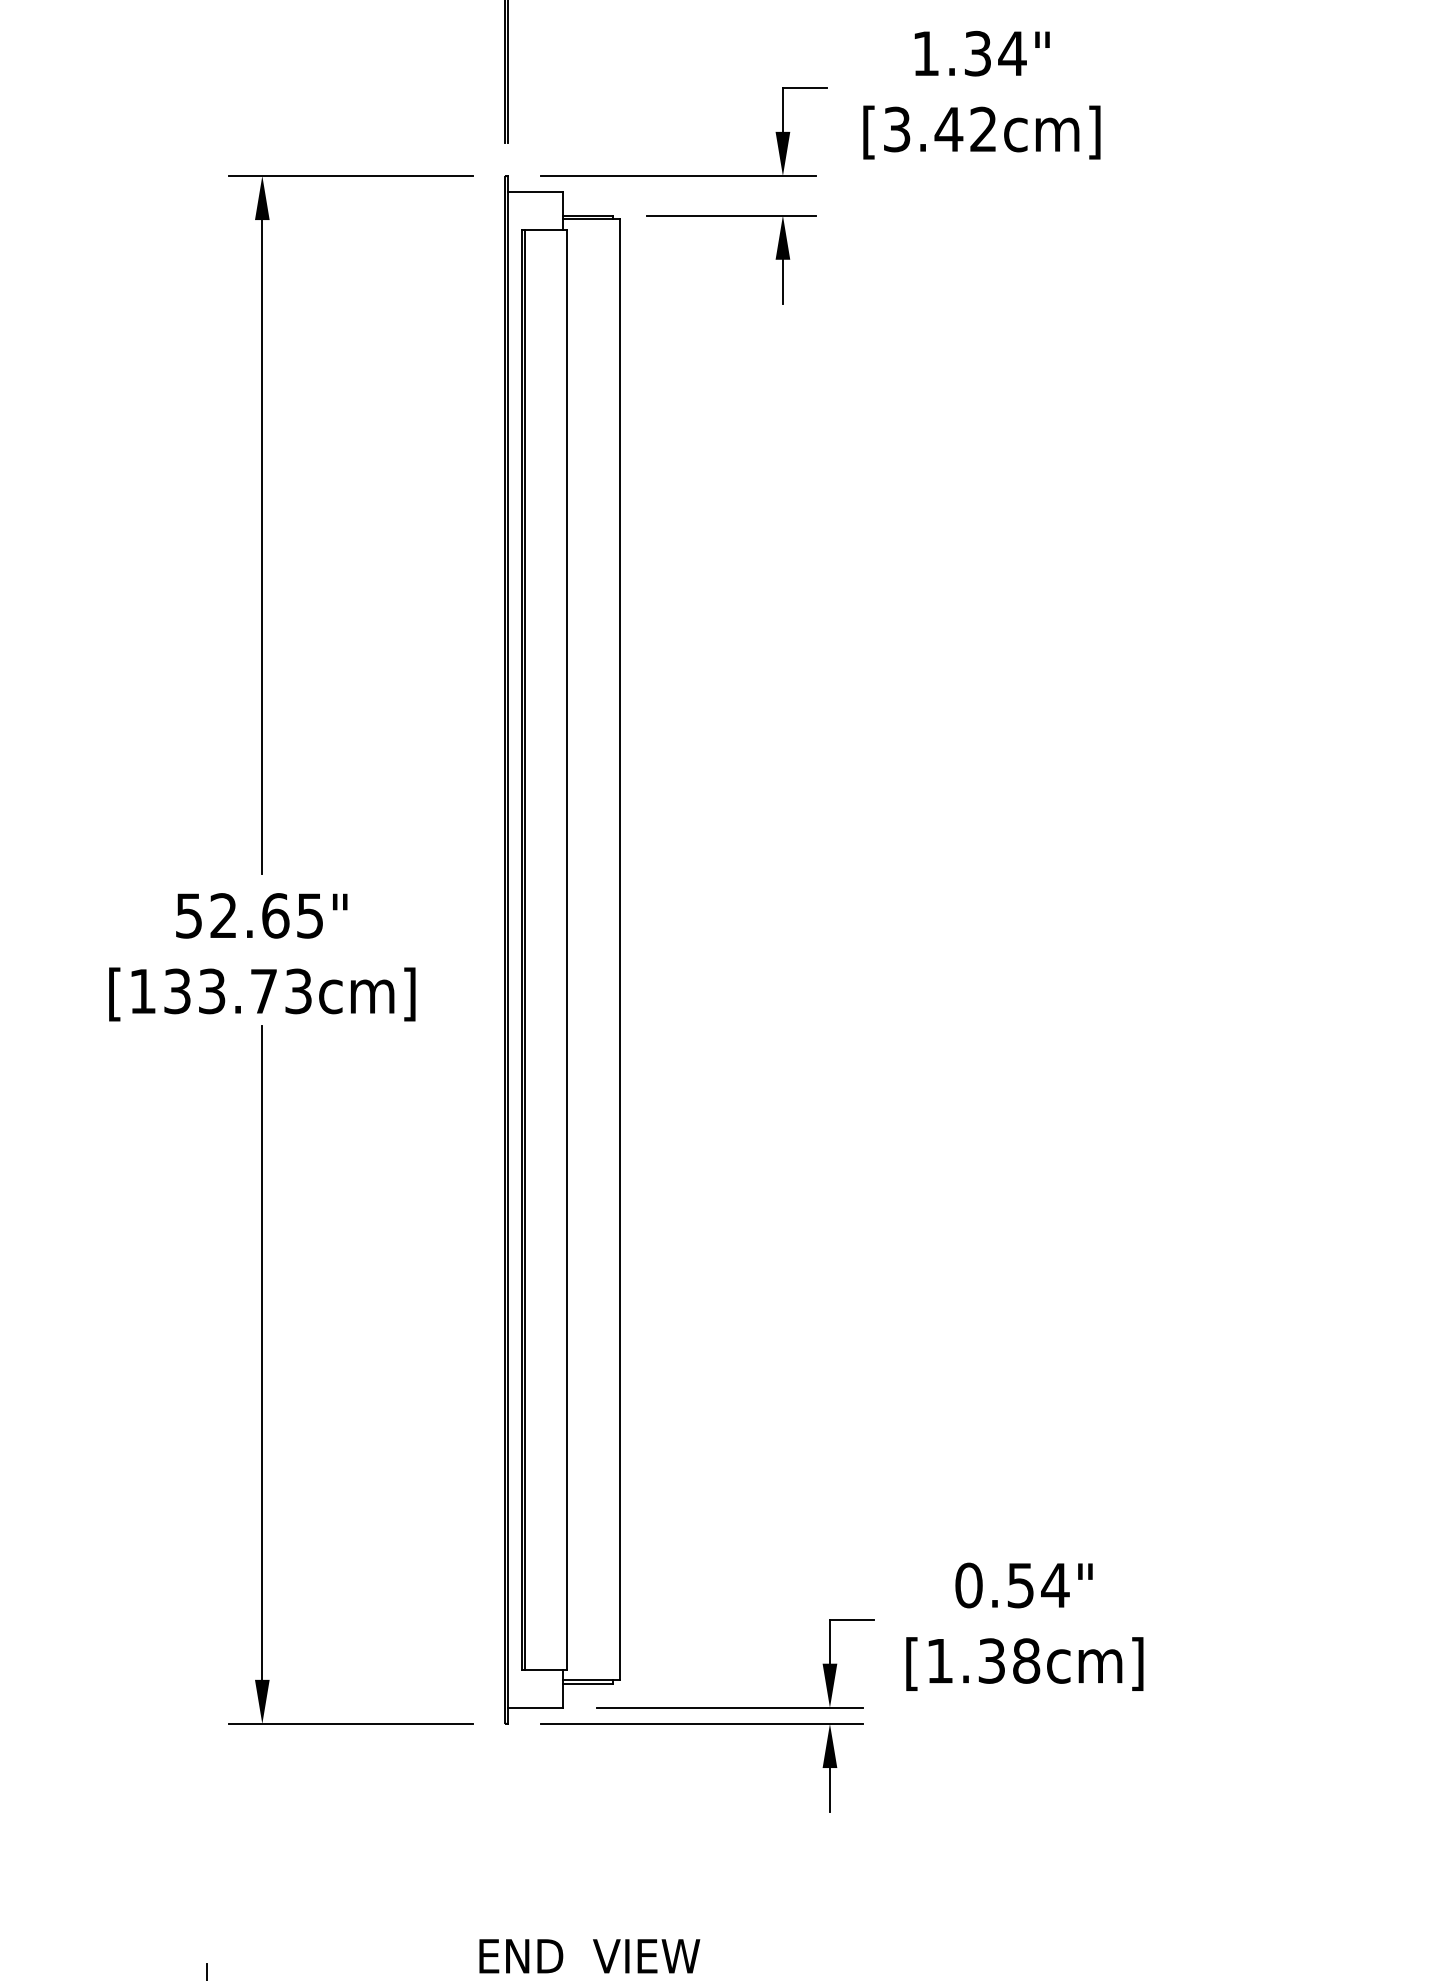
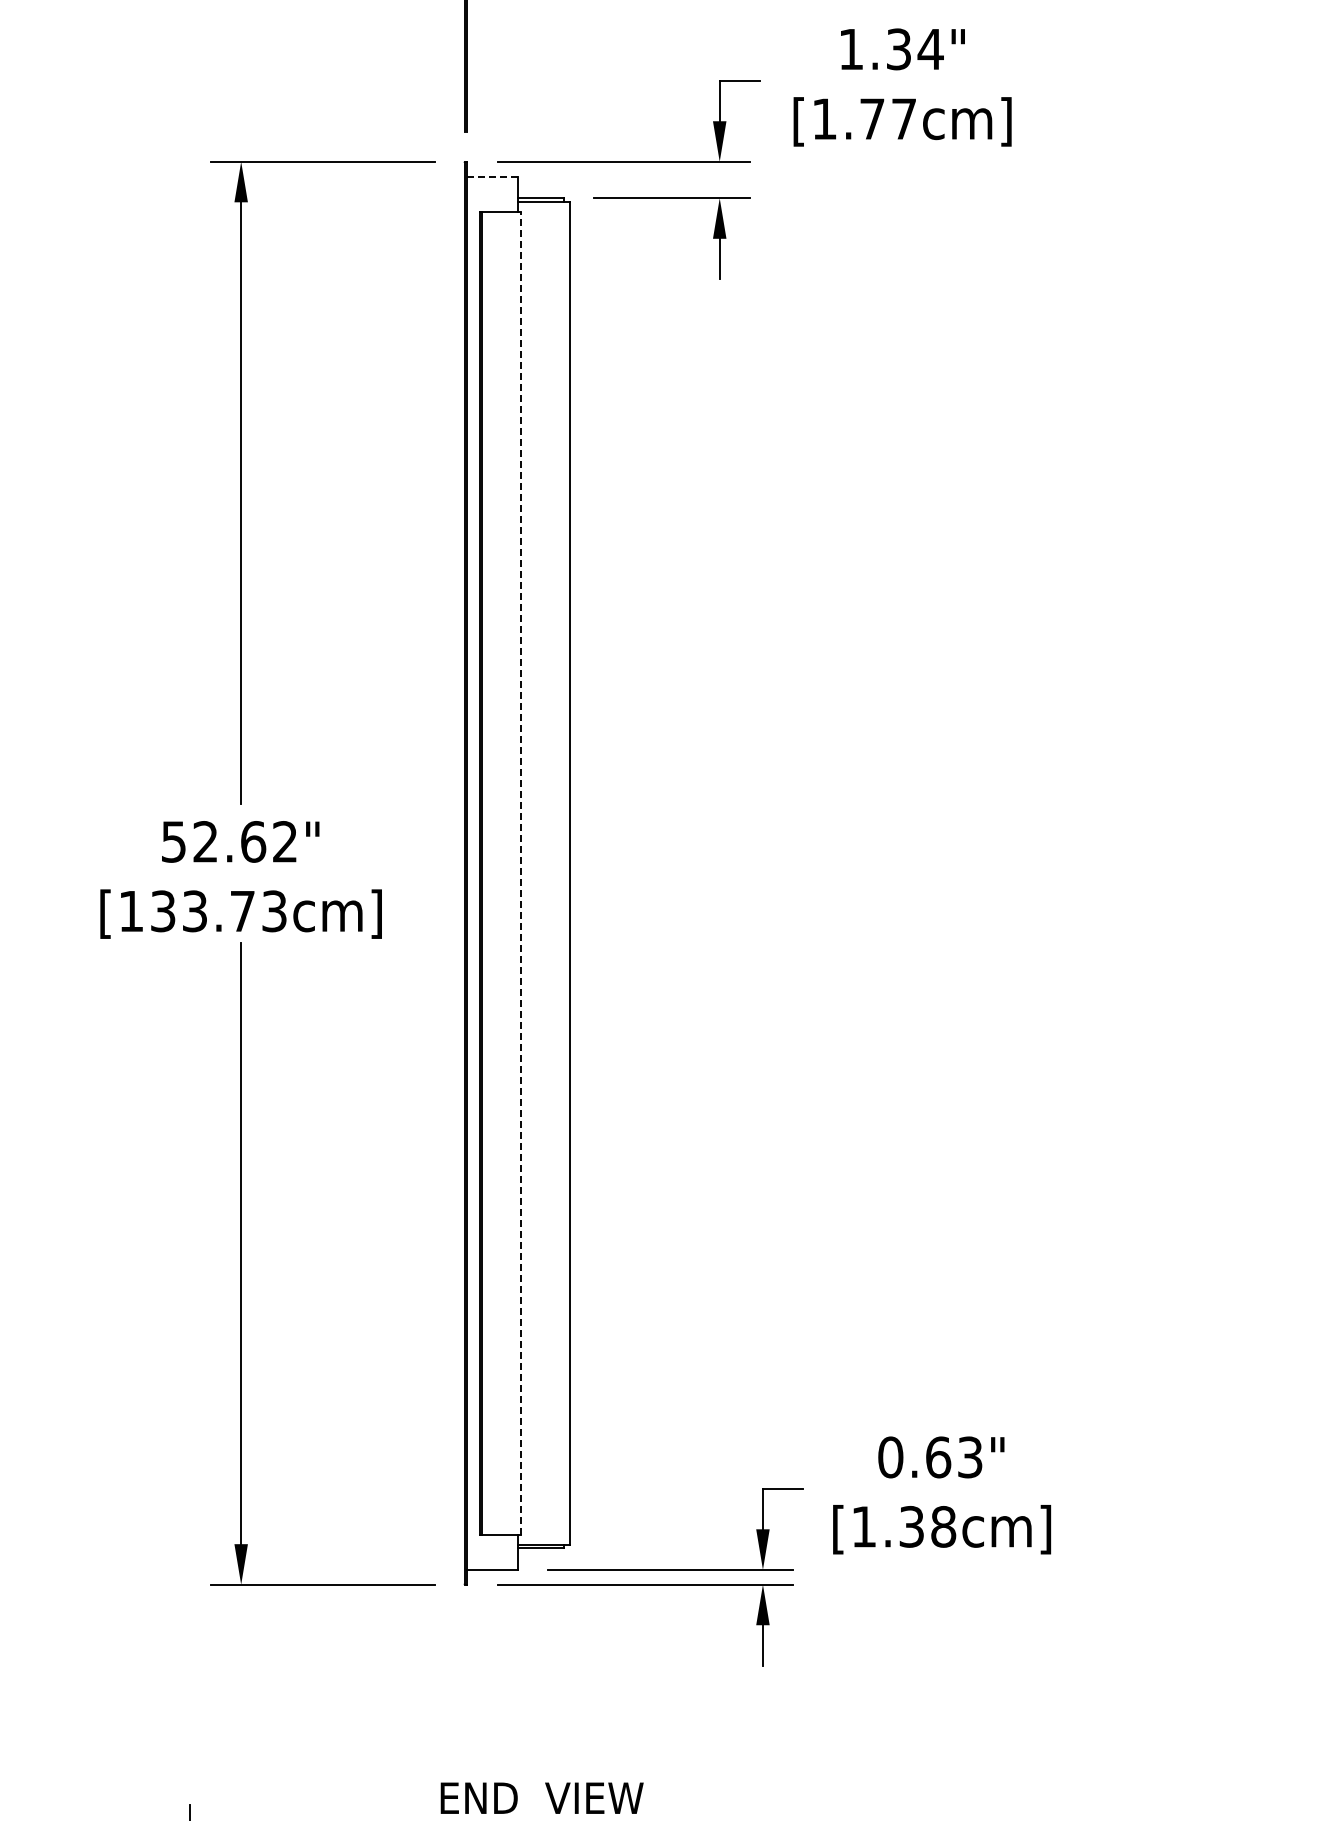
text: (939, 129) -> (863, 119), [3.42cm] -> [1.77cm]
line: (536, 191) -> (493, 176), solid -> dashed
text: (309, 915) -> (284, 841), 52.65" -> 52.62"
line: (567, 949) -> (521, 872), solid -> dashed
text: (1038, 1585) -> (954, 1457), 0.54" -> 0.63"

